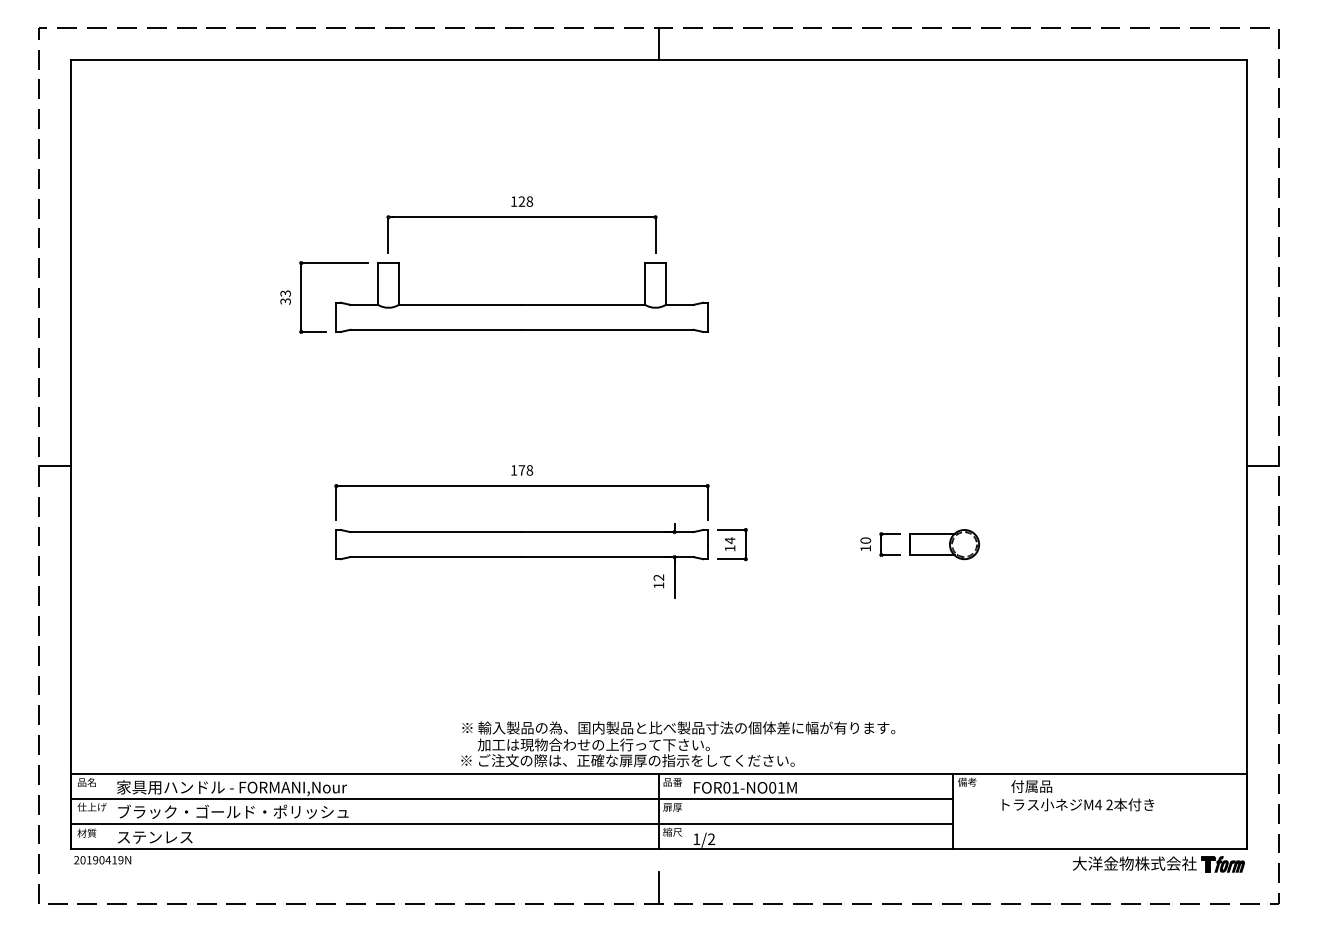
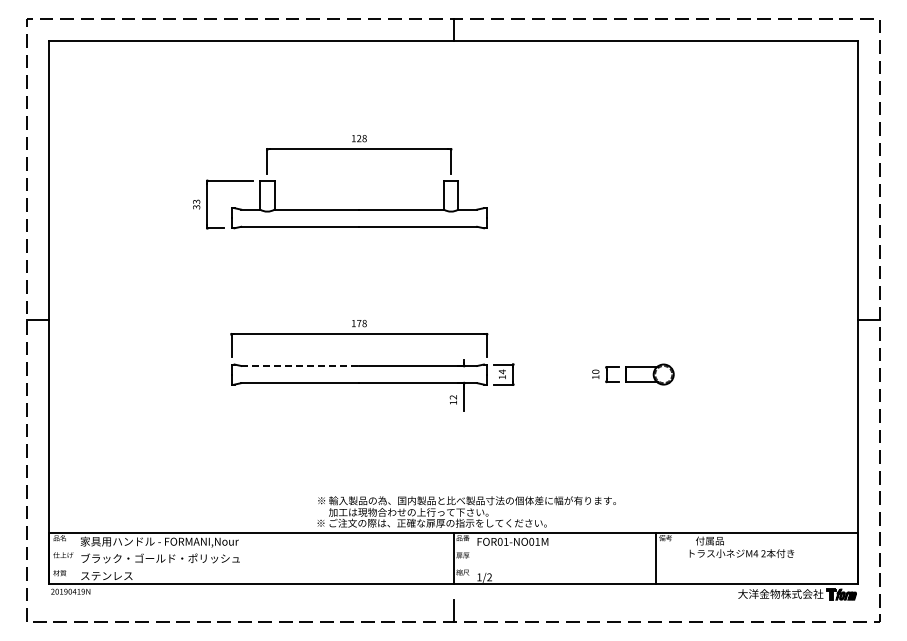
line: (436, 531) -> (300, 365), solid -> dashed
line: (512, 798) -> (352, 549), removed
line: (512, 823) -> (352, 566), removed

